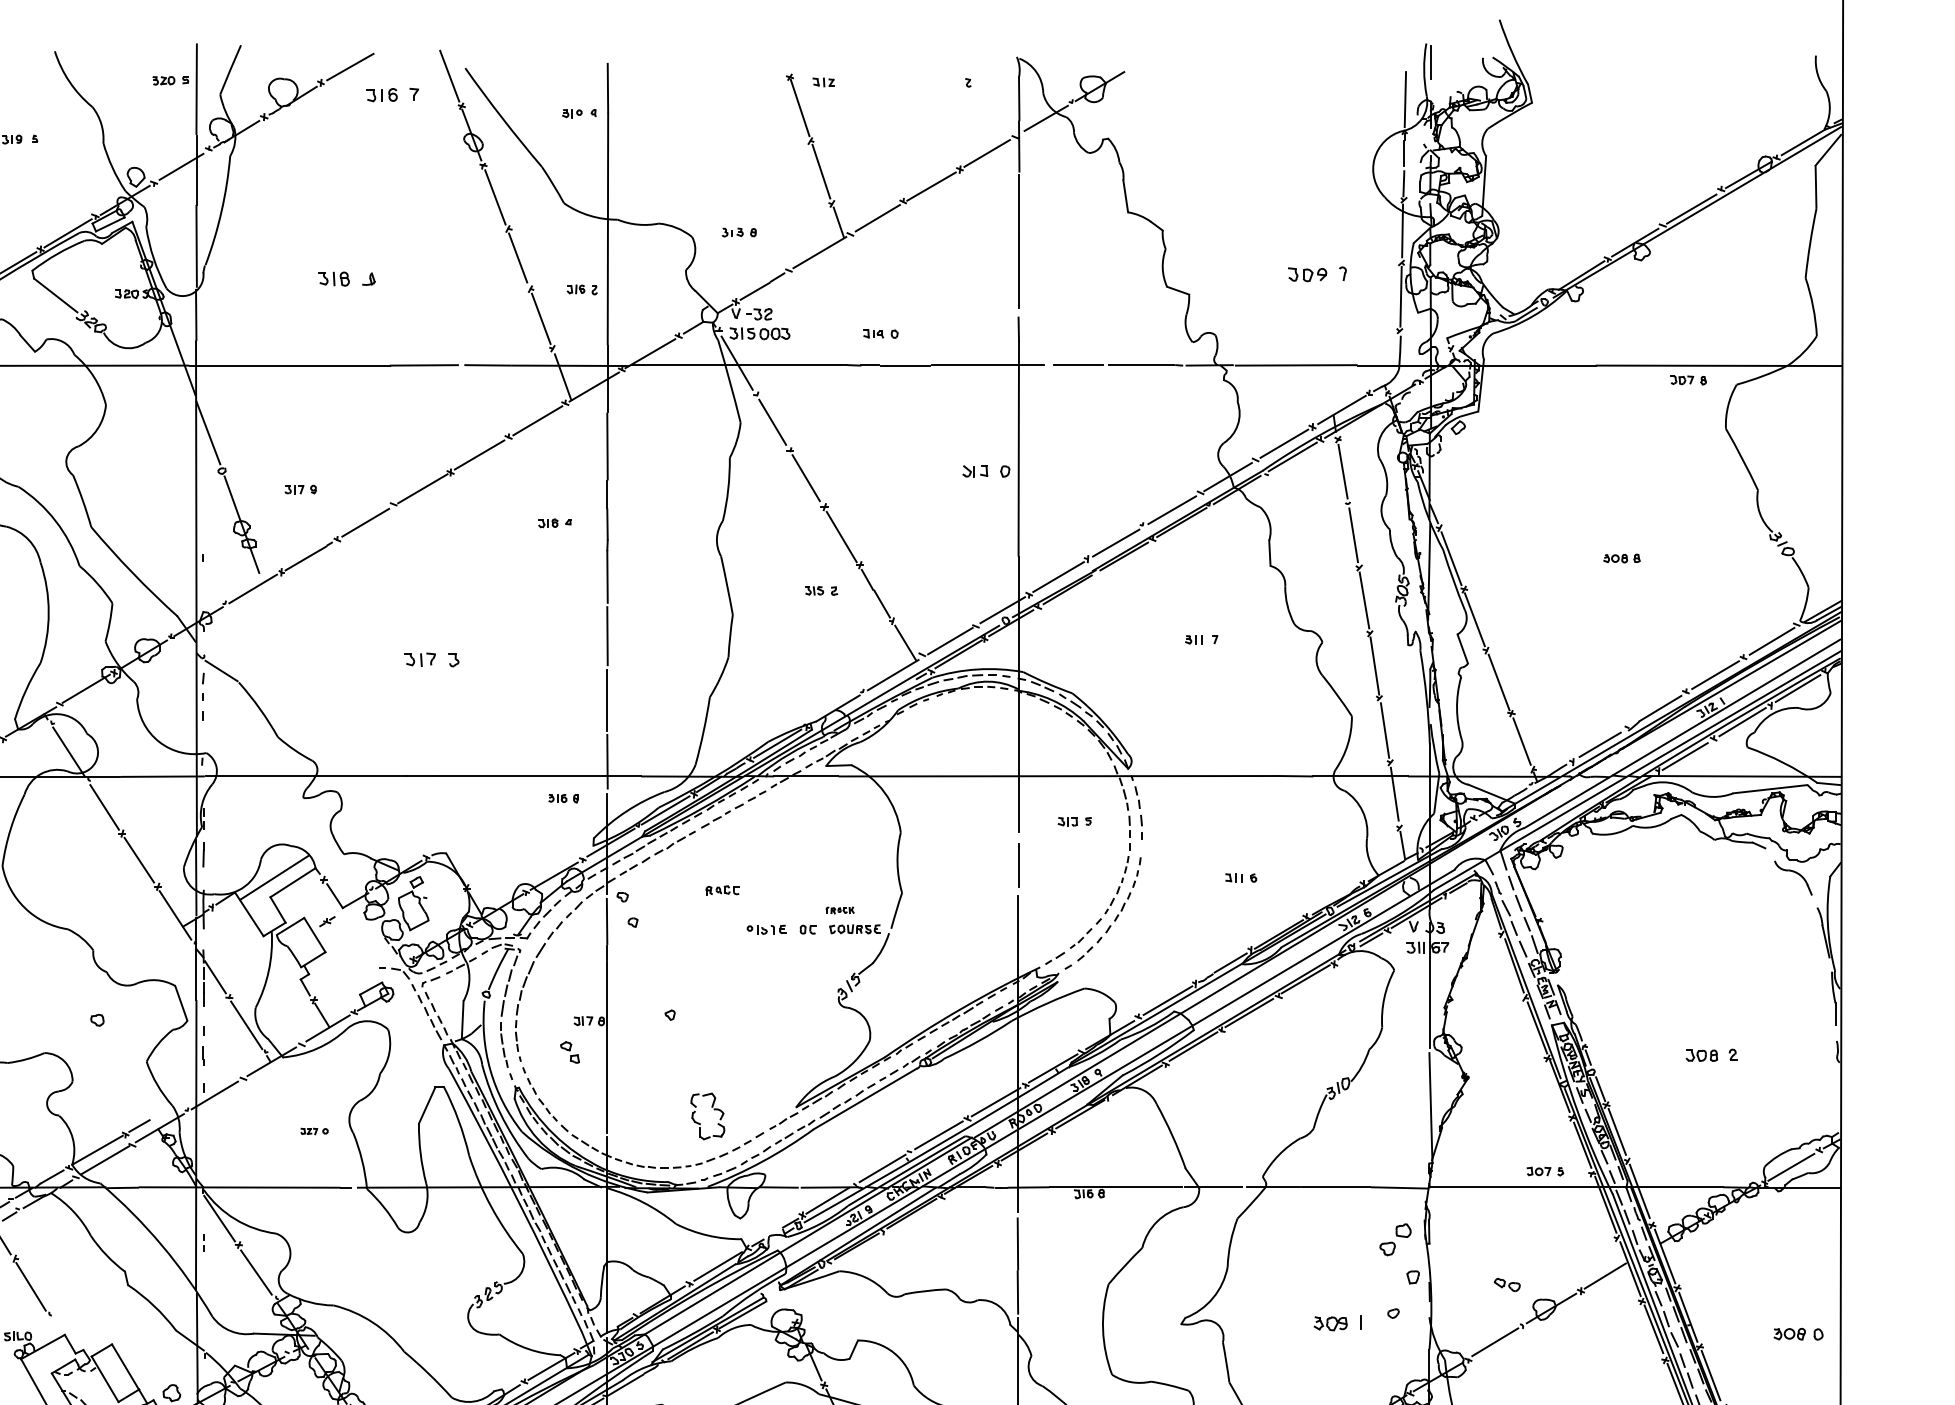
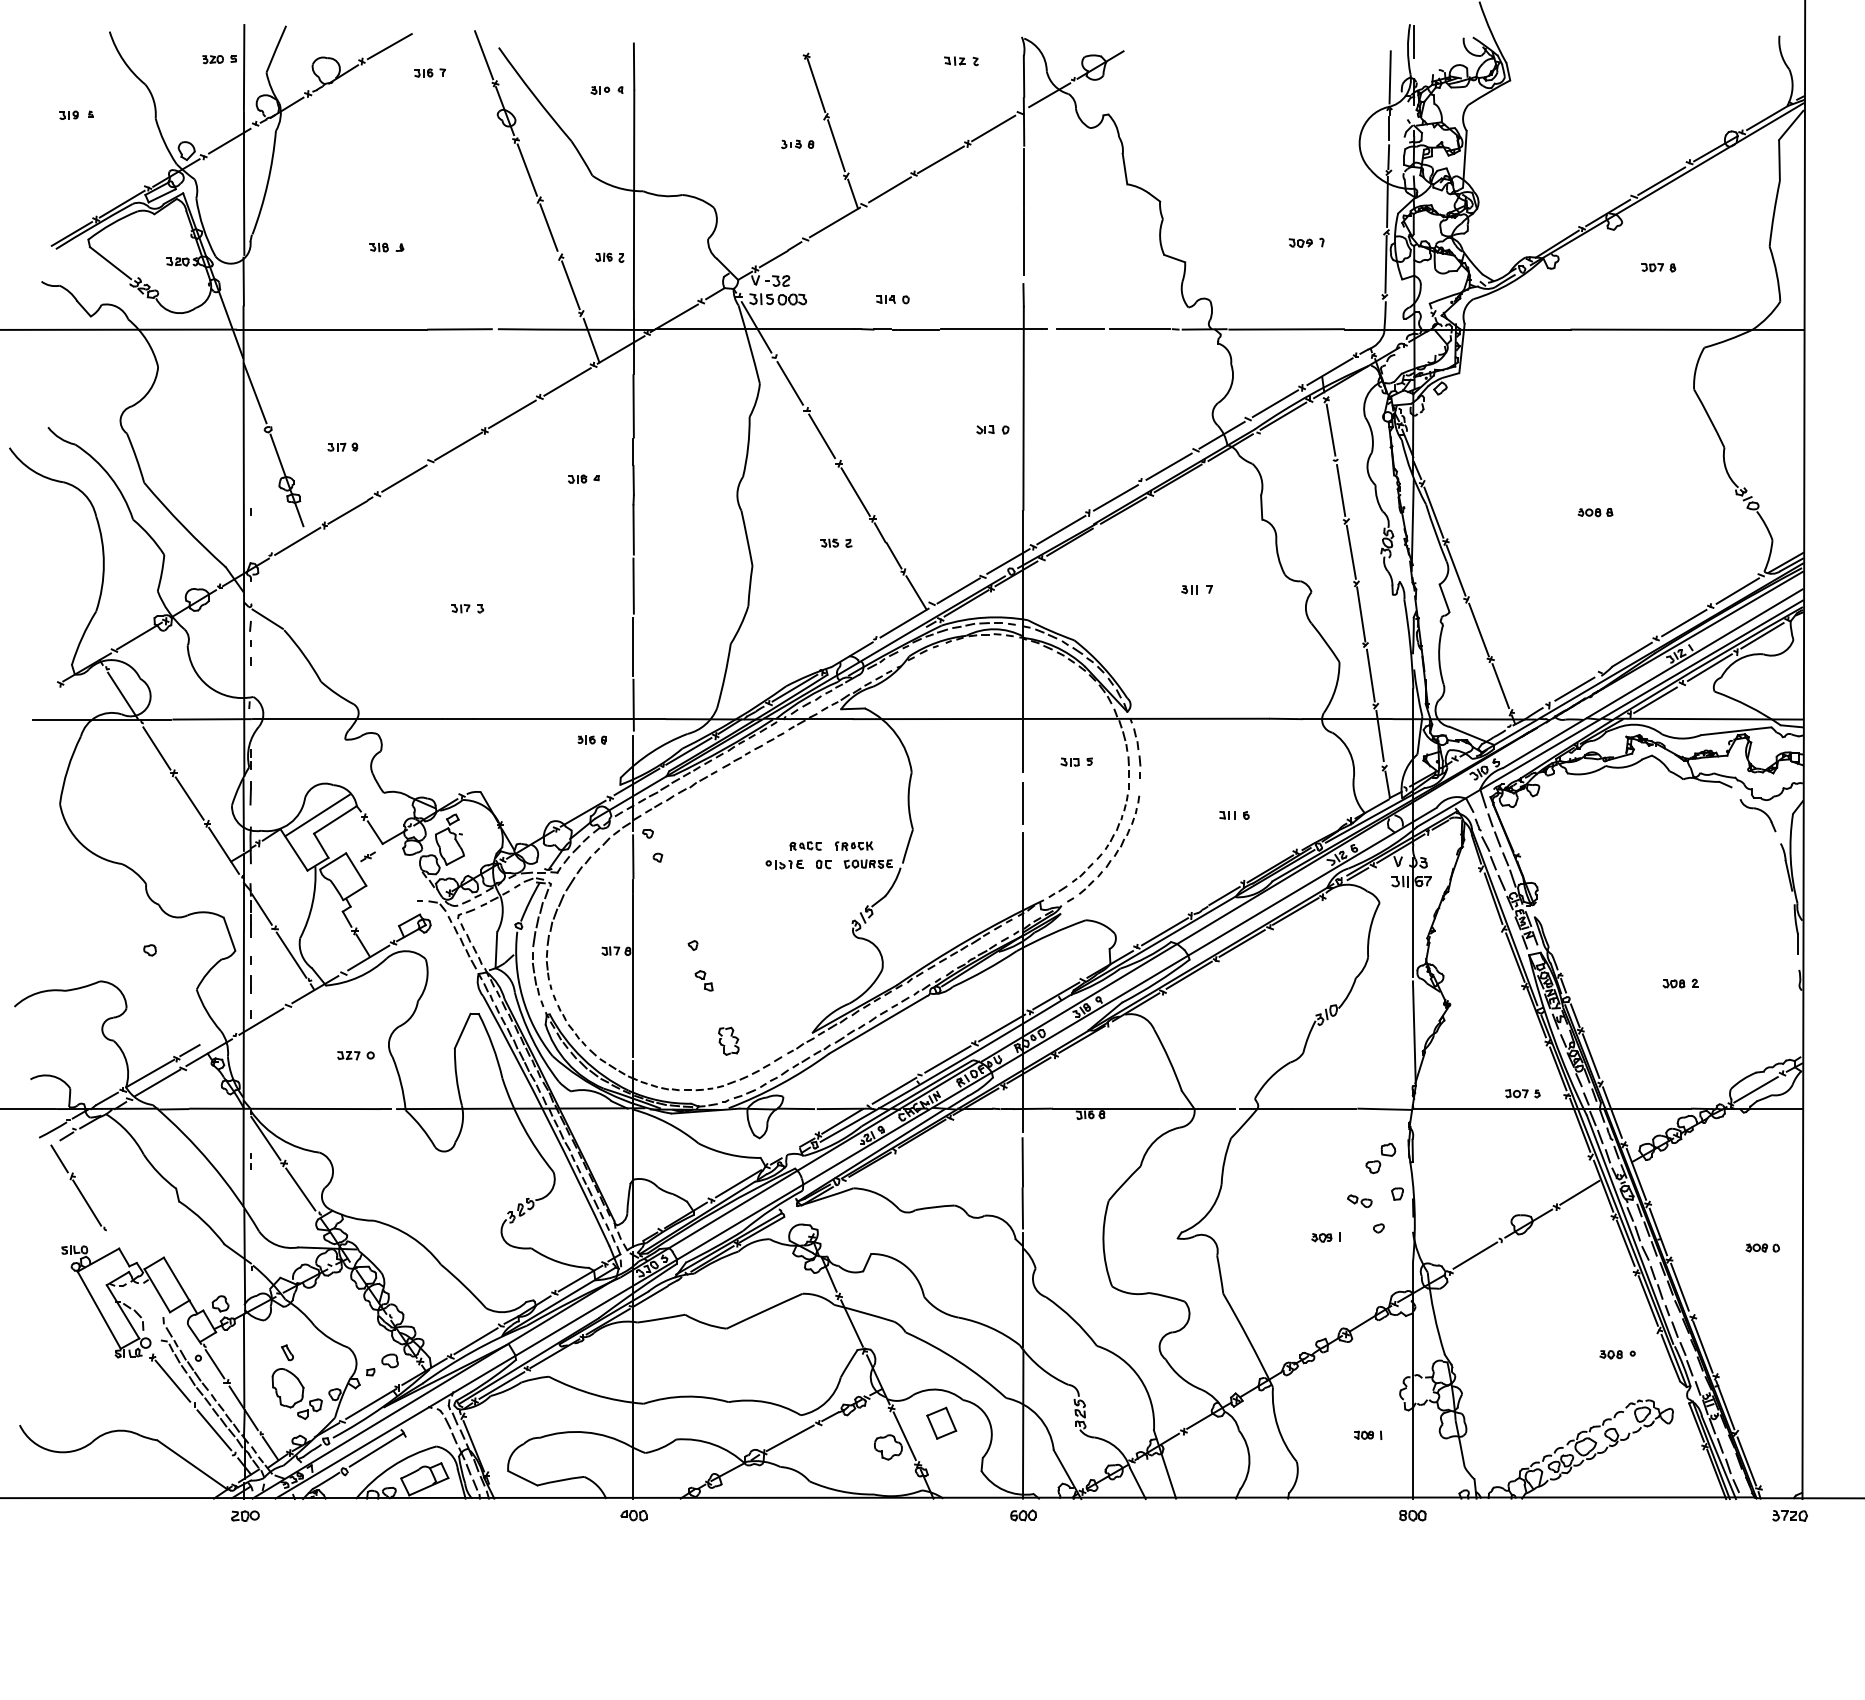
part: (823, 81) -> (954, 60), moved
part: (392, 94) -> (429, 72), size x0.62
part: (739, 232) -> (797, 144), moved
part: (1317, 273) -> (1306, 242), size x0.62
part: (346, 278) -> (386, 247), size x0.62
part: (1688, 380) -> (1658, 267), moved
part: (985, 470) -> (992, 429), size x0.71
part: (432, 659) -> (467, 608), size x0.62
part: (722, 889) -> (805, 845), moved
part: (840, 910) -> (854, 846), size x1.43
part: (569, 1052) -> (703, 980), moved
part: (1711, 1055) -> (1680, 983), size x0.71
part: (707, 1115) -> (728, 1040), size x0.62
part: (314, 1131) -> (355, 1055), size x1.43
part: (1506, 1285) -> (1359, 1201), moved
part: (1337, 1323) -> (1325, 1237), size x0.62
part: (1798, 1333) -> (1762, 1247), size x0.71

